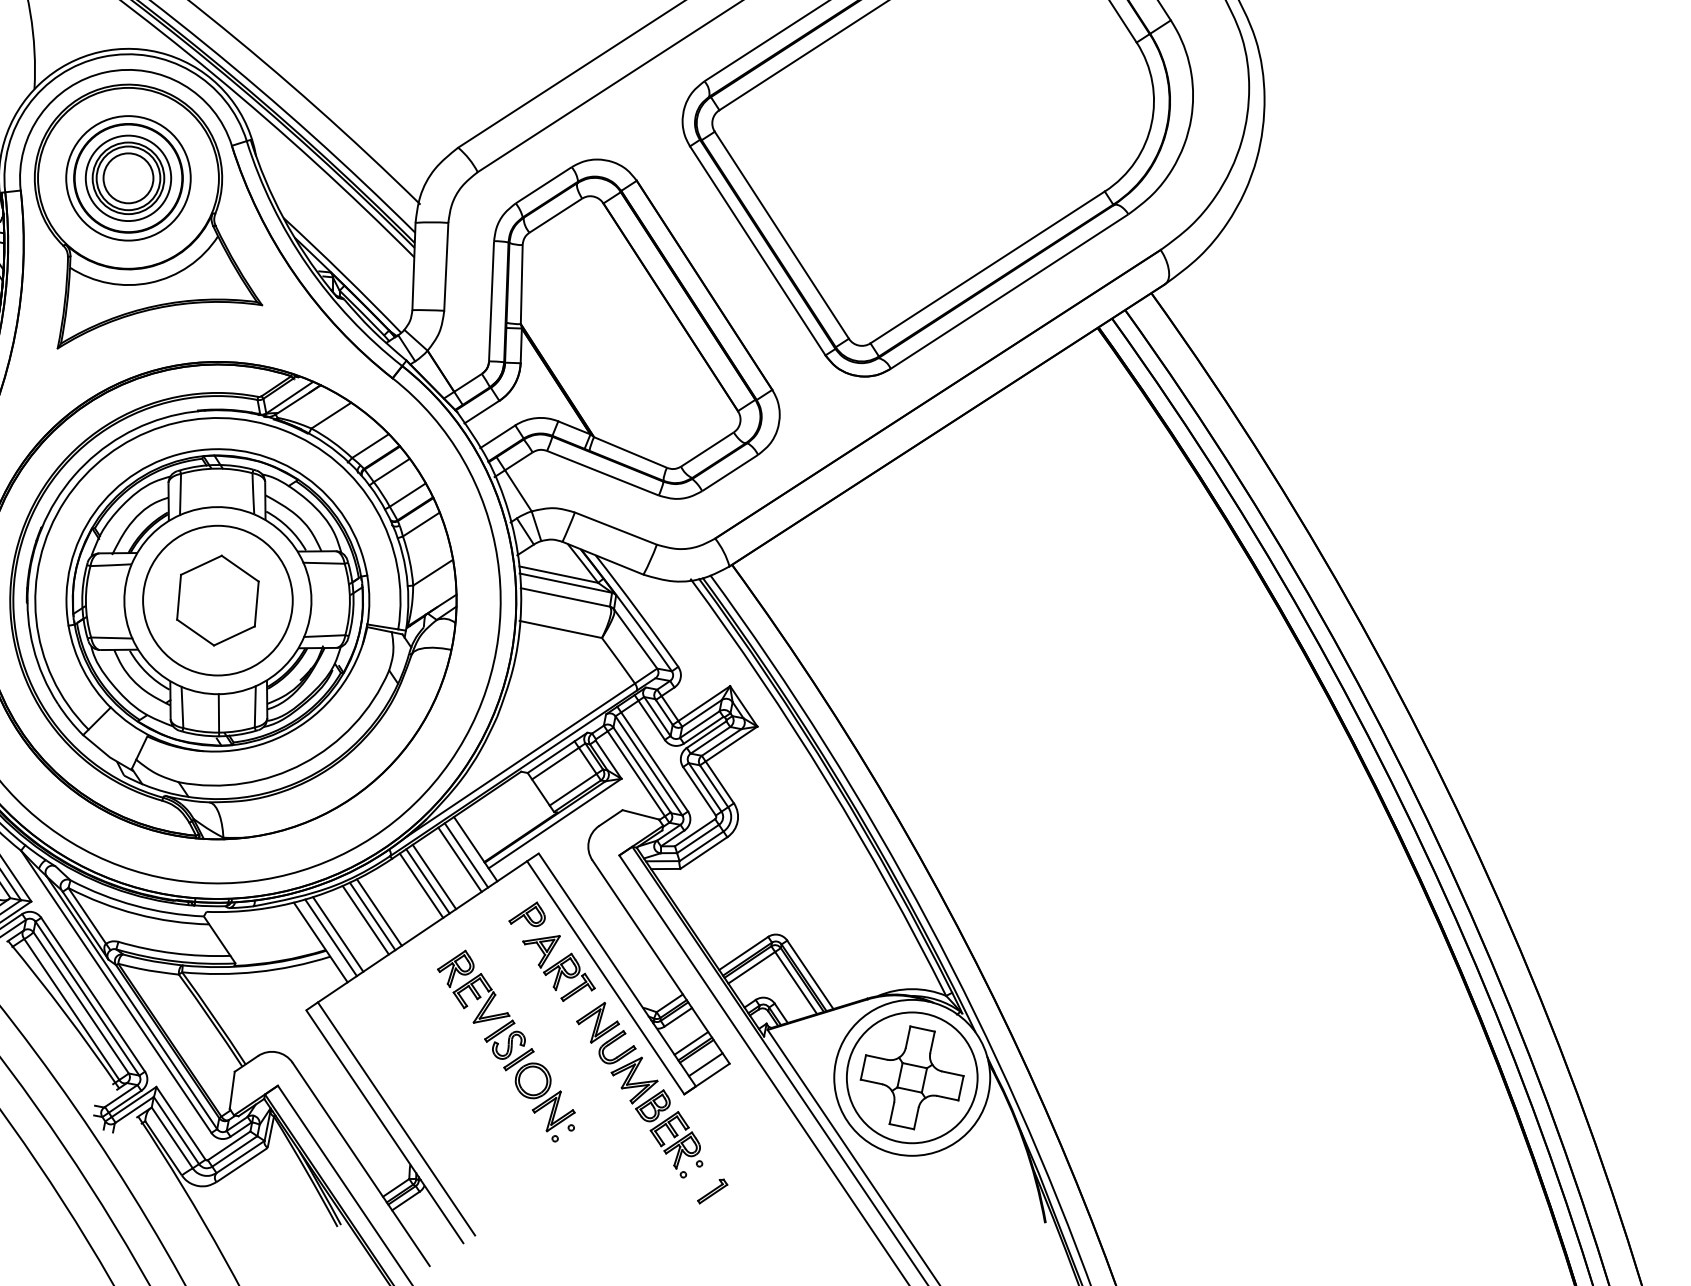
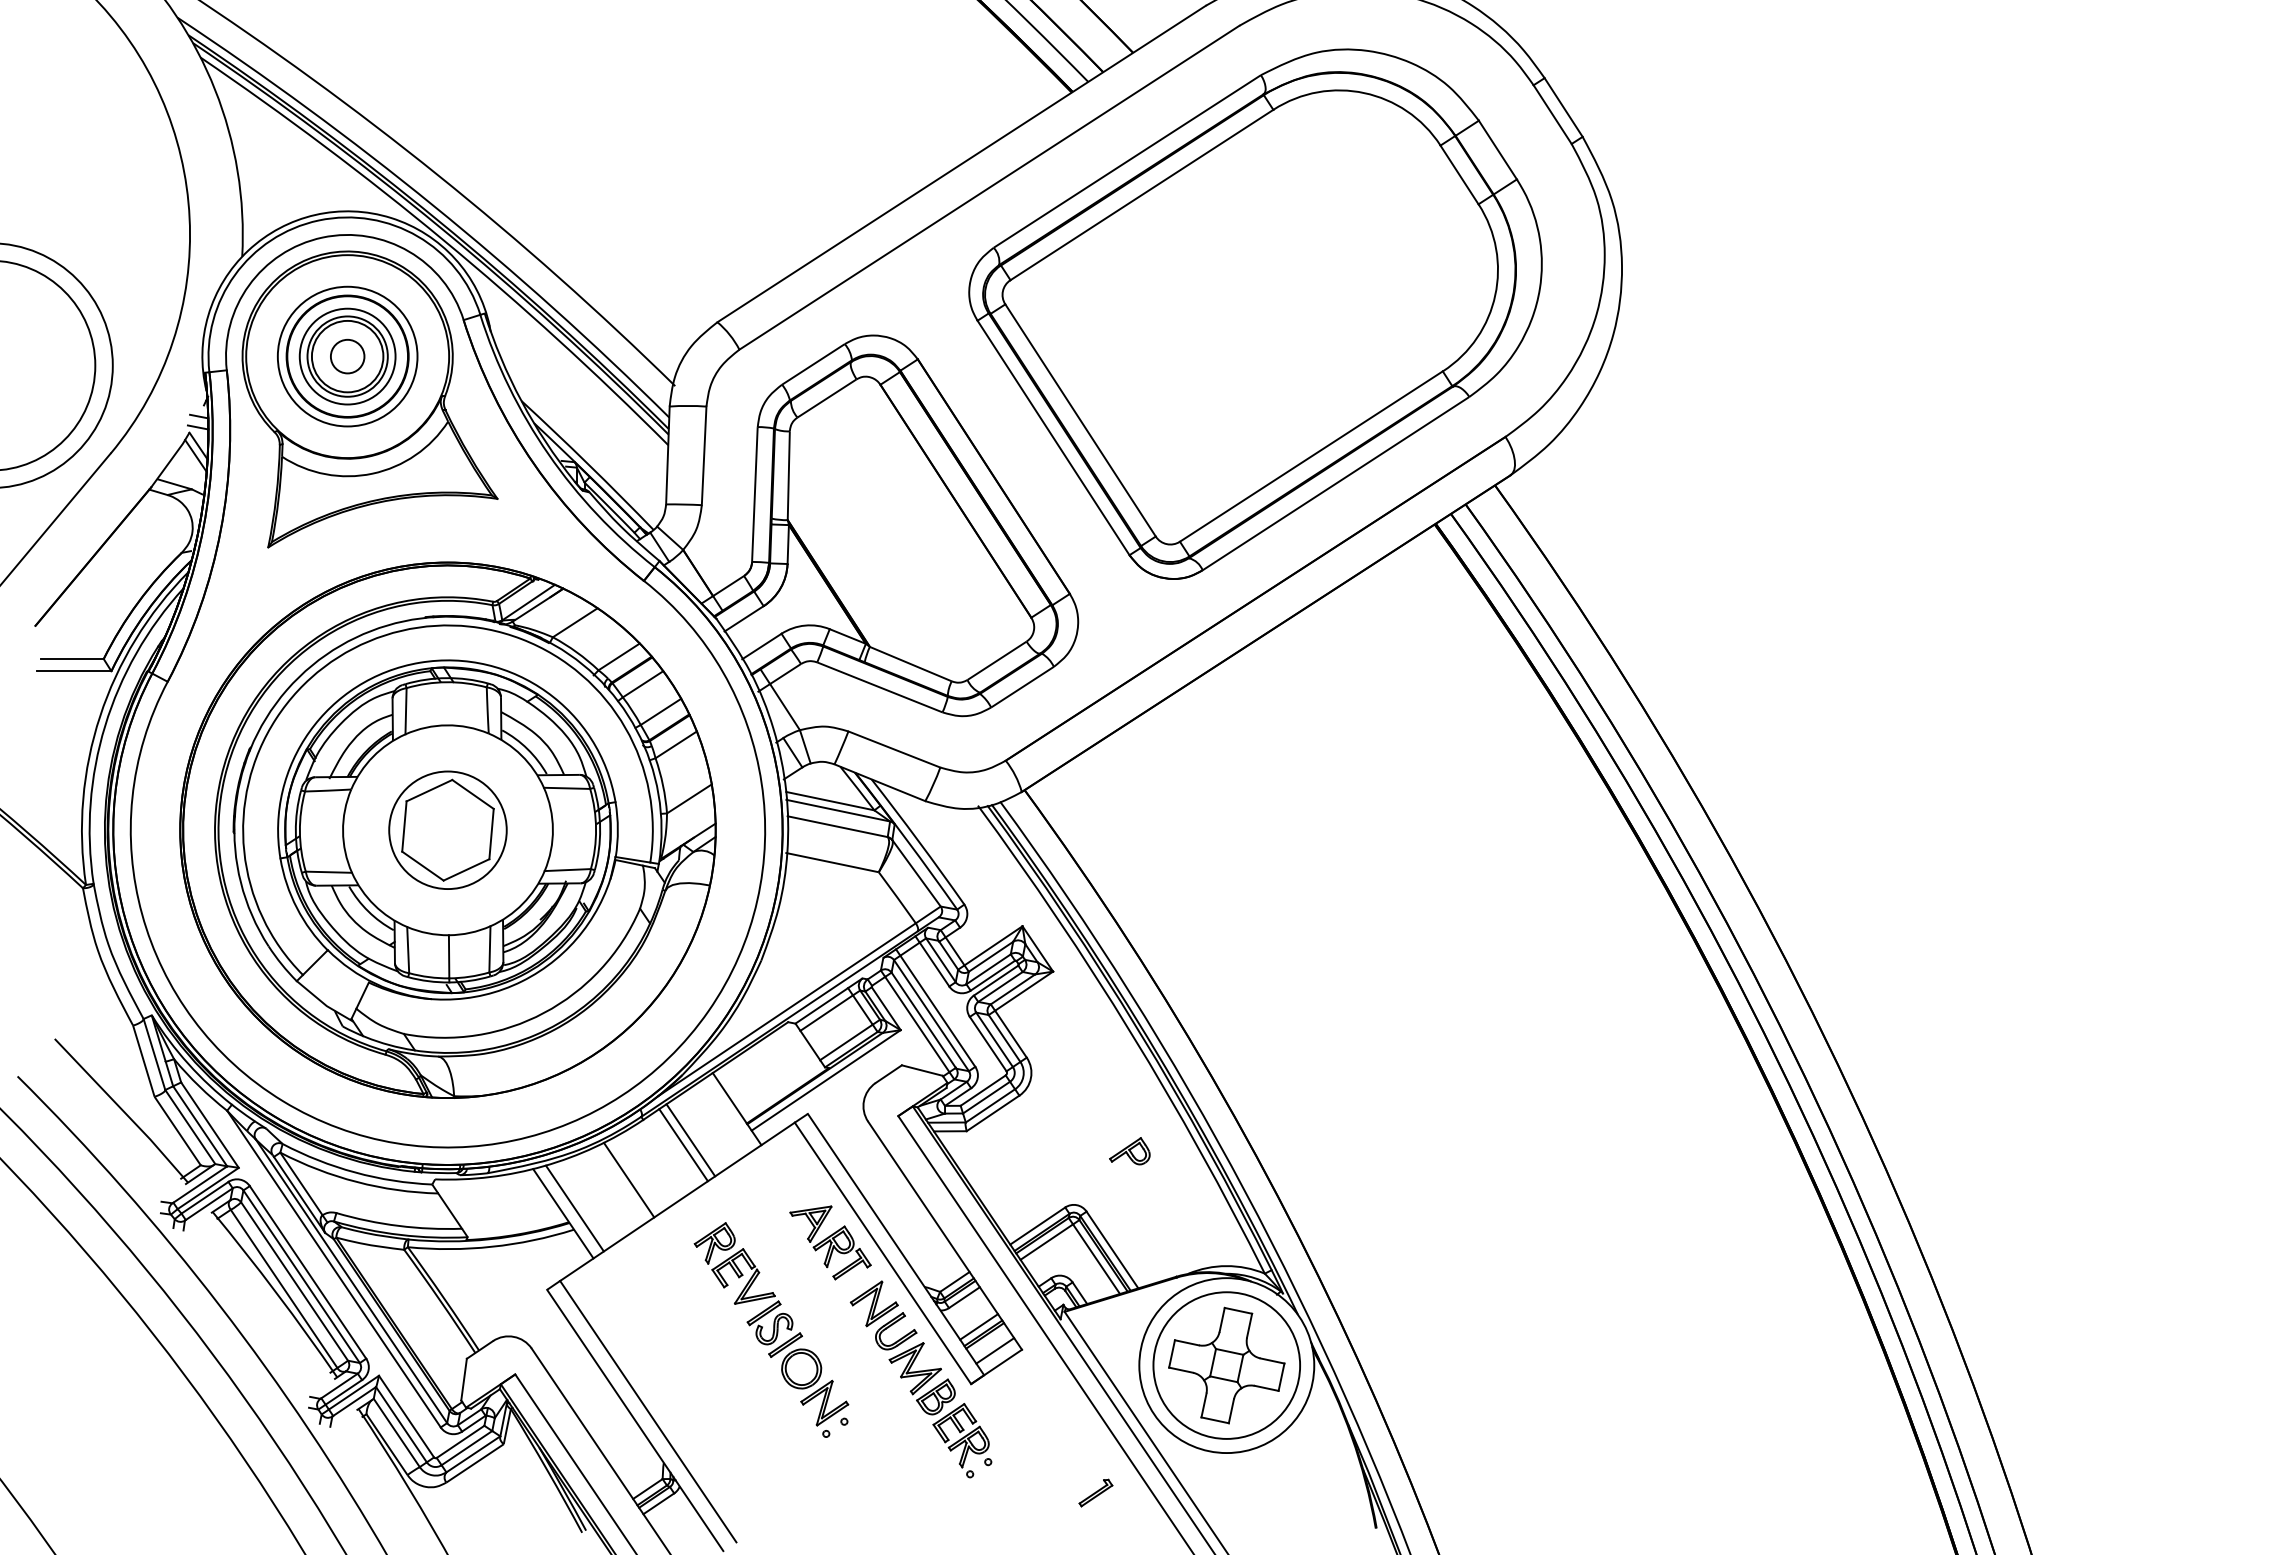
circle: (128, 178) -> (347, 356), size x0.6
circle: (217, 600) -> (447, 830), size x0.7
line: (466, 855) -> (726, 1116), removed
line: (459, 859) -> (719, 1120), removed
line: (421, 886) -> (676, 1150), removed
part: (526, 914) -> (1129, 1151), moved
line: (372, 916) -> (621, 1184), removed
line: (365, 919) -> (613, 1188), removed
line: (337, 934) -> (582, 1204), removed
part: (712, 1190) -> (1095, 1492), moved

